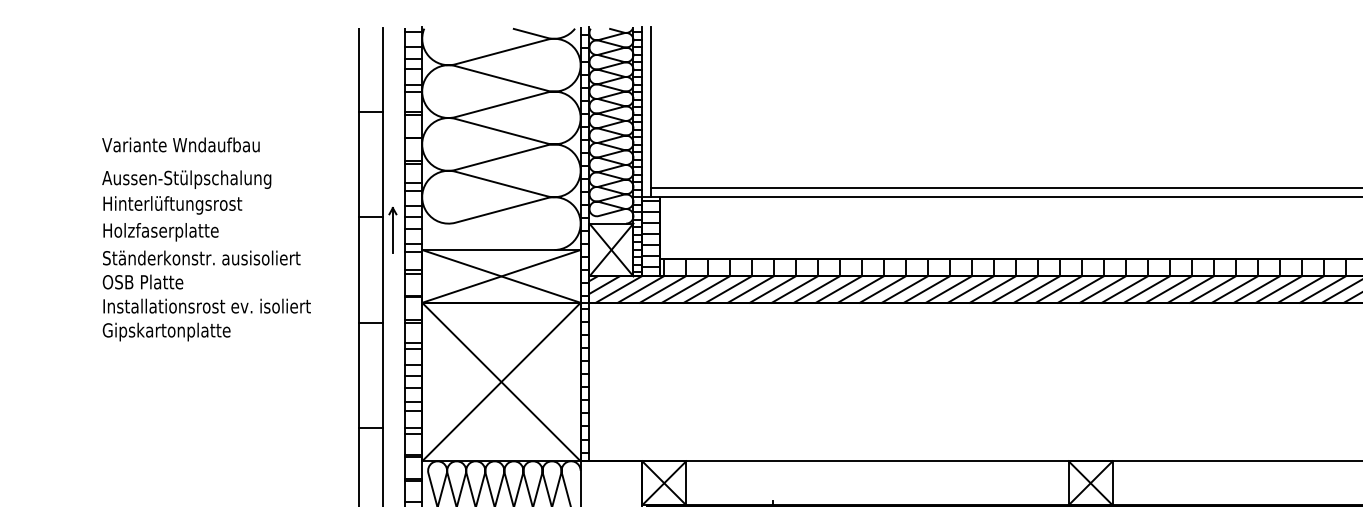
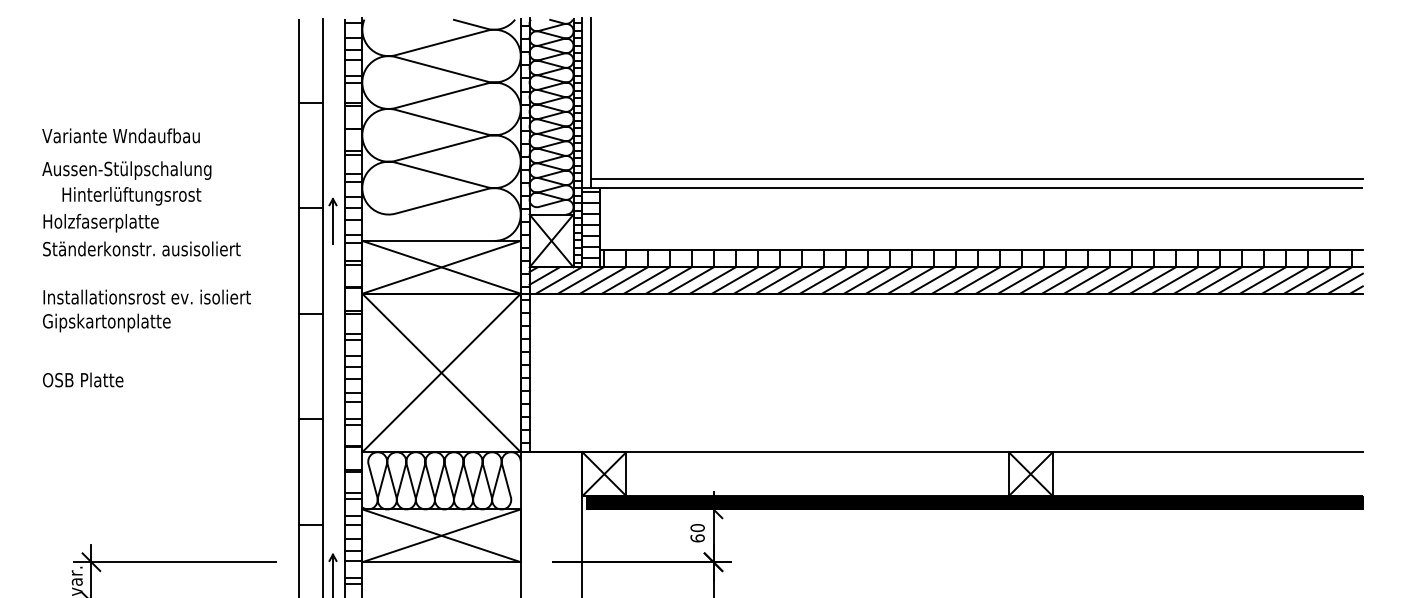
text: (172, 205) -> (131, 196), moved
text: (143, 281) -> (83, 379), moved

